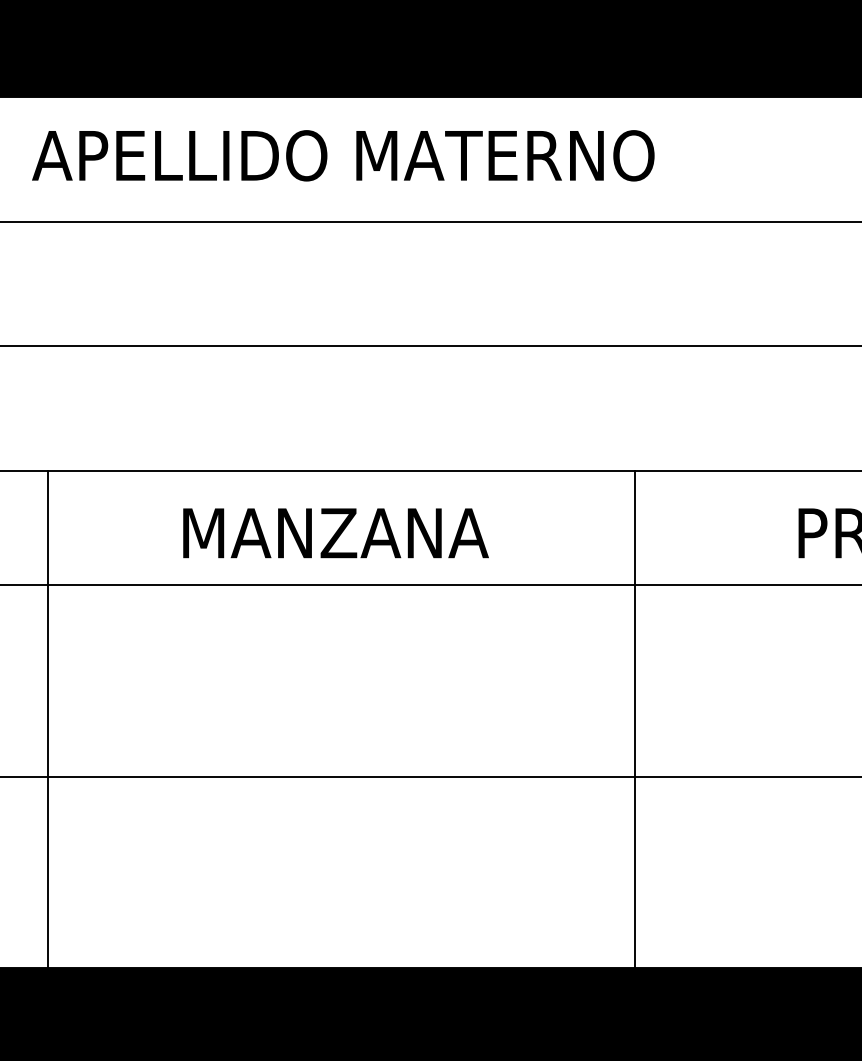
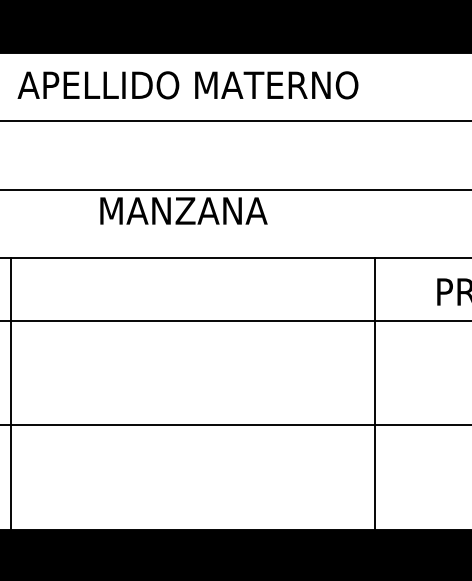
text: (335, 532) -> (183, 210), moved
line: (48, 718) -> (11, 393), moved
line: (634, 718) -> (374, 393), moved

